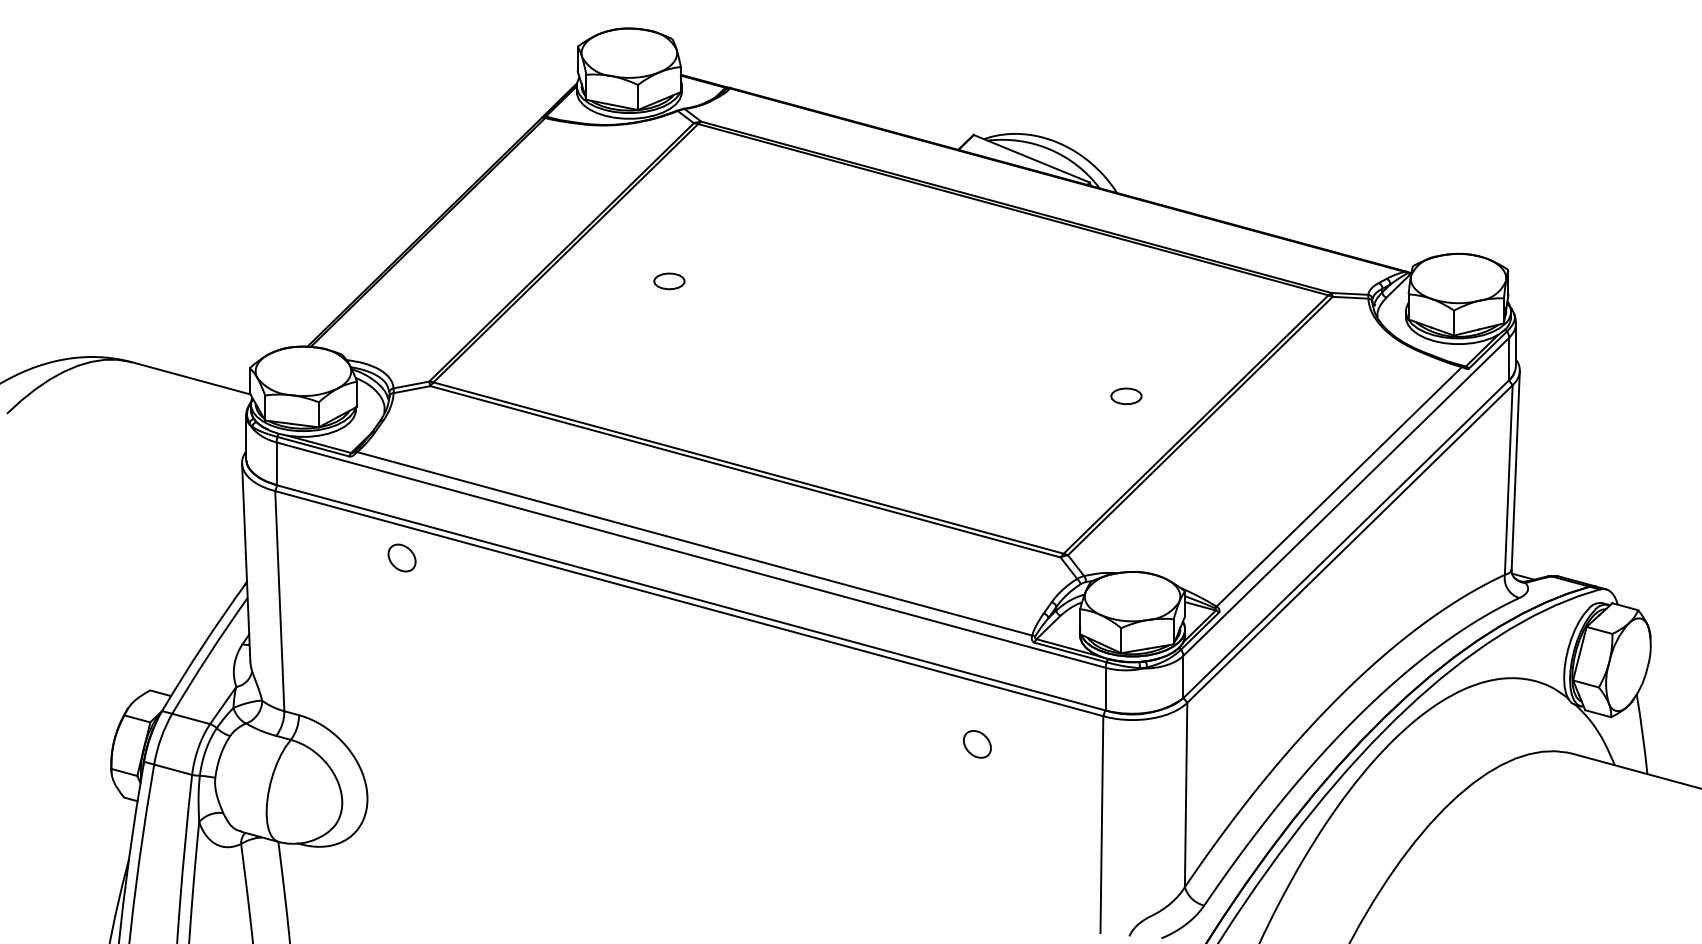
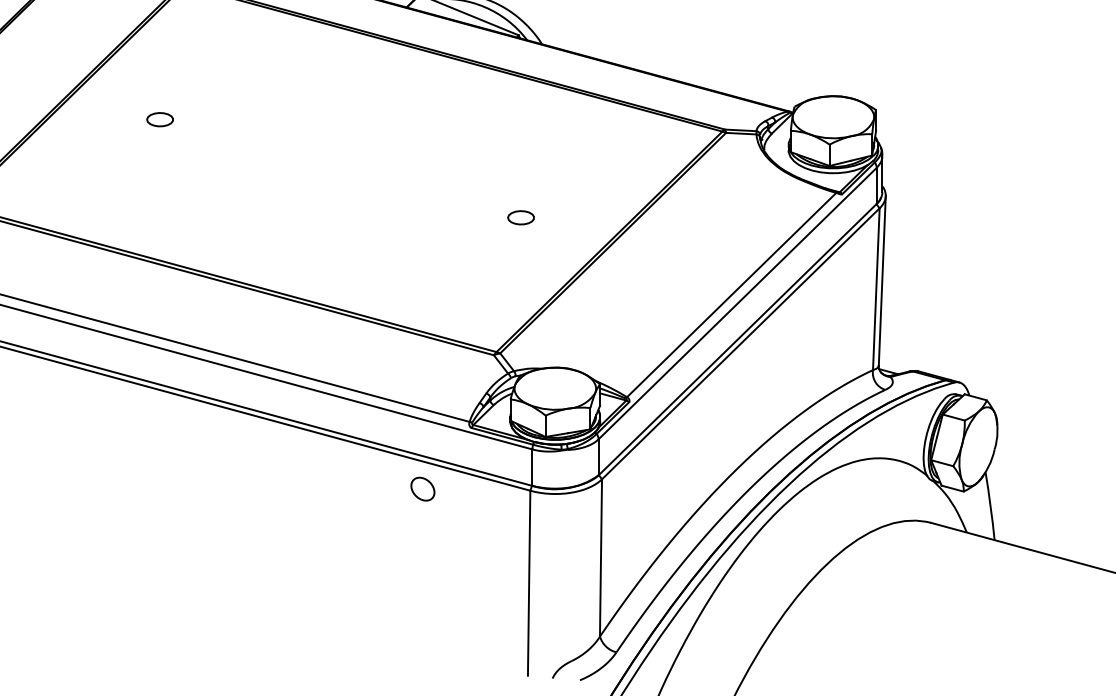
part: (1126, 396) -> (521, 217), moved
part: (977, 744) -> (422, 489), moved

